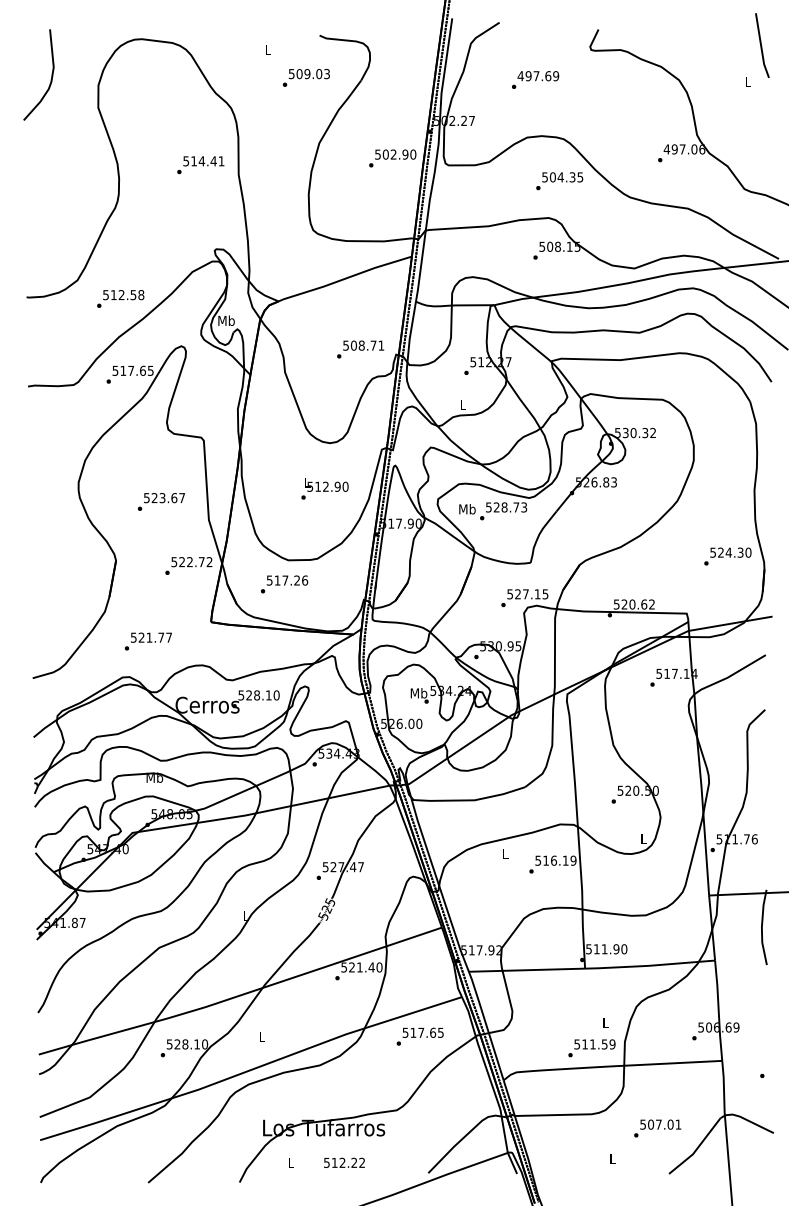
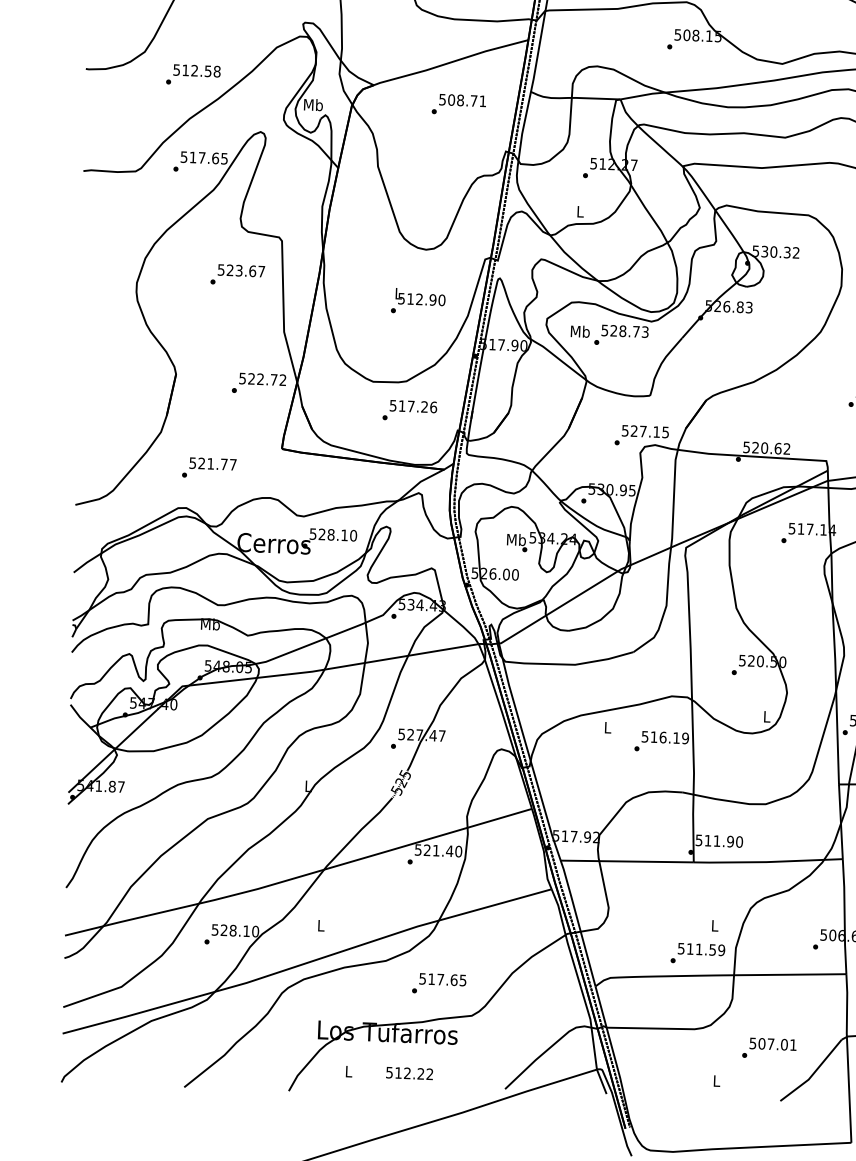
text: (360, 349) -> (458, 104), moved
text: (161, 501) -> (237, 274), moved
text: (284, 584) -> (409, 410), moved
text: (419, 1036) -> (438, 983), moved

